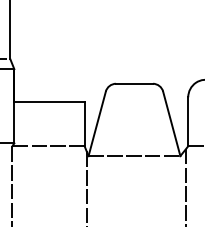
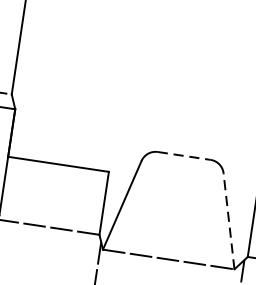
line: (135, 83) -> (185, 155), solid -> dashed
line: (171, 123) -> (228, 220), solid -> dashed

